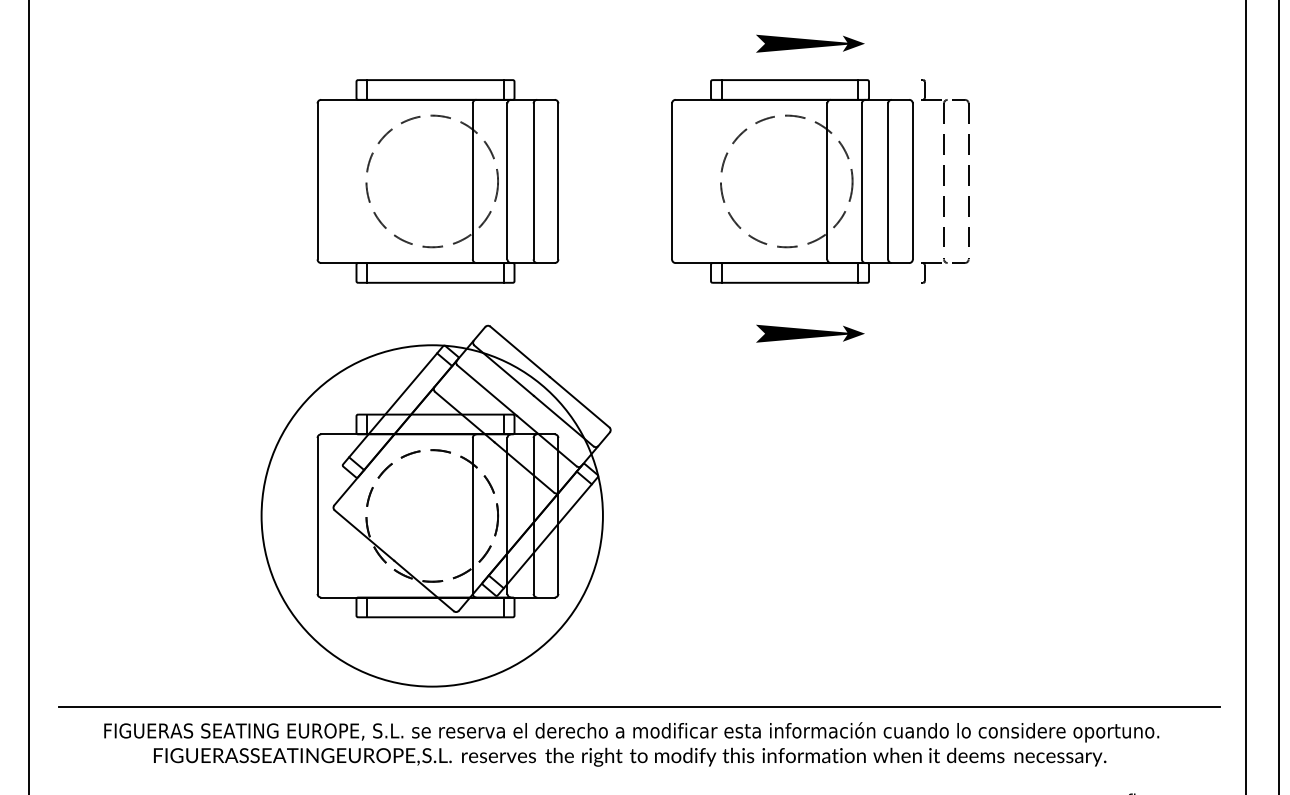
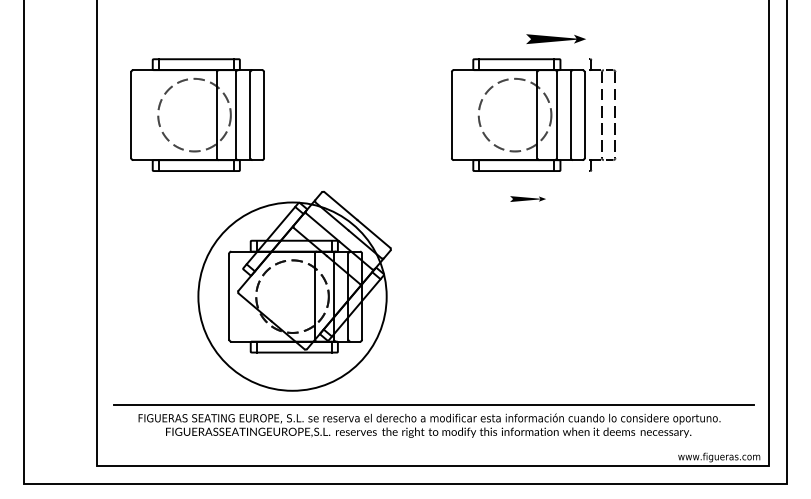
part: (809, 42) -> (555, 38), moved
part: (437, 180) -> (197, 114), moved
part: (809, 332) -> (527, 198), size x0.6
part: (435, 504) -> (294, 290), moved

